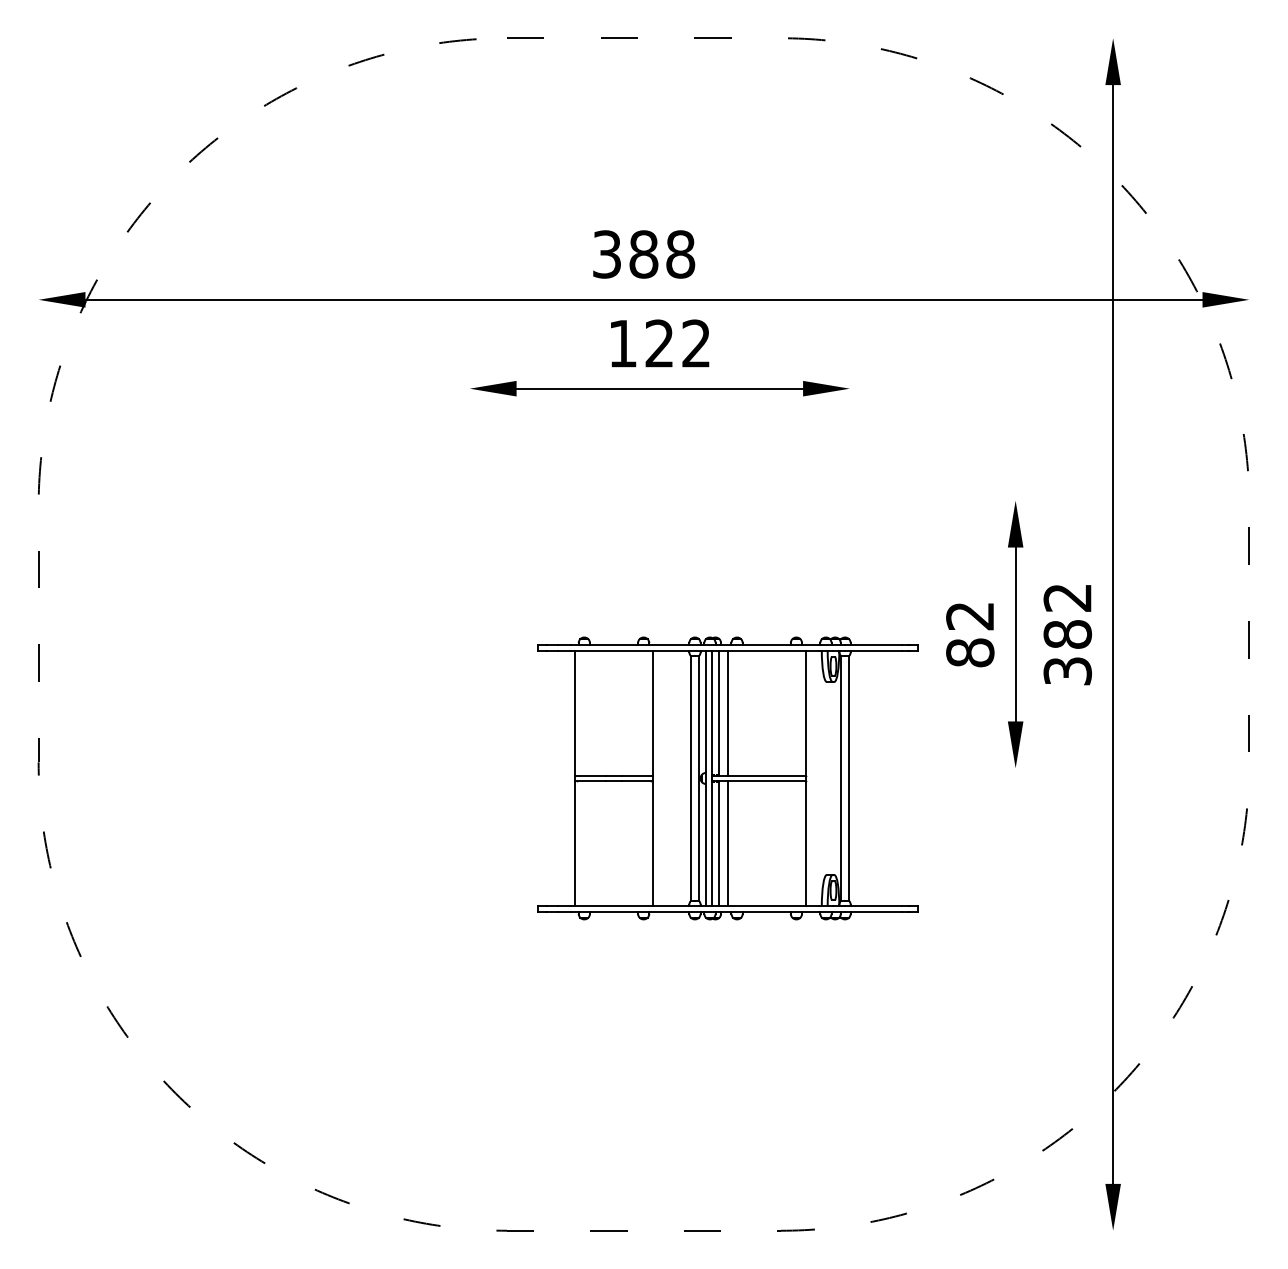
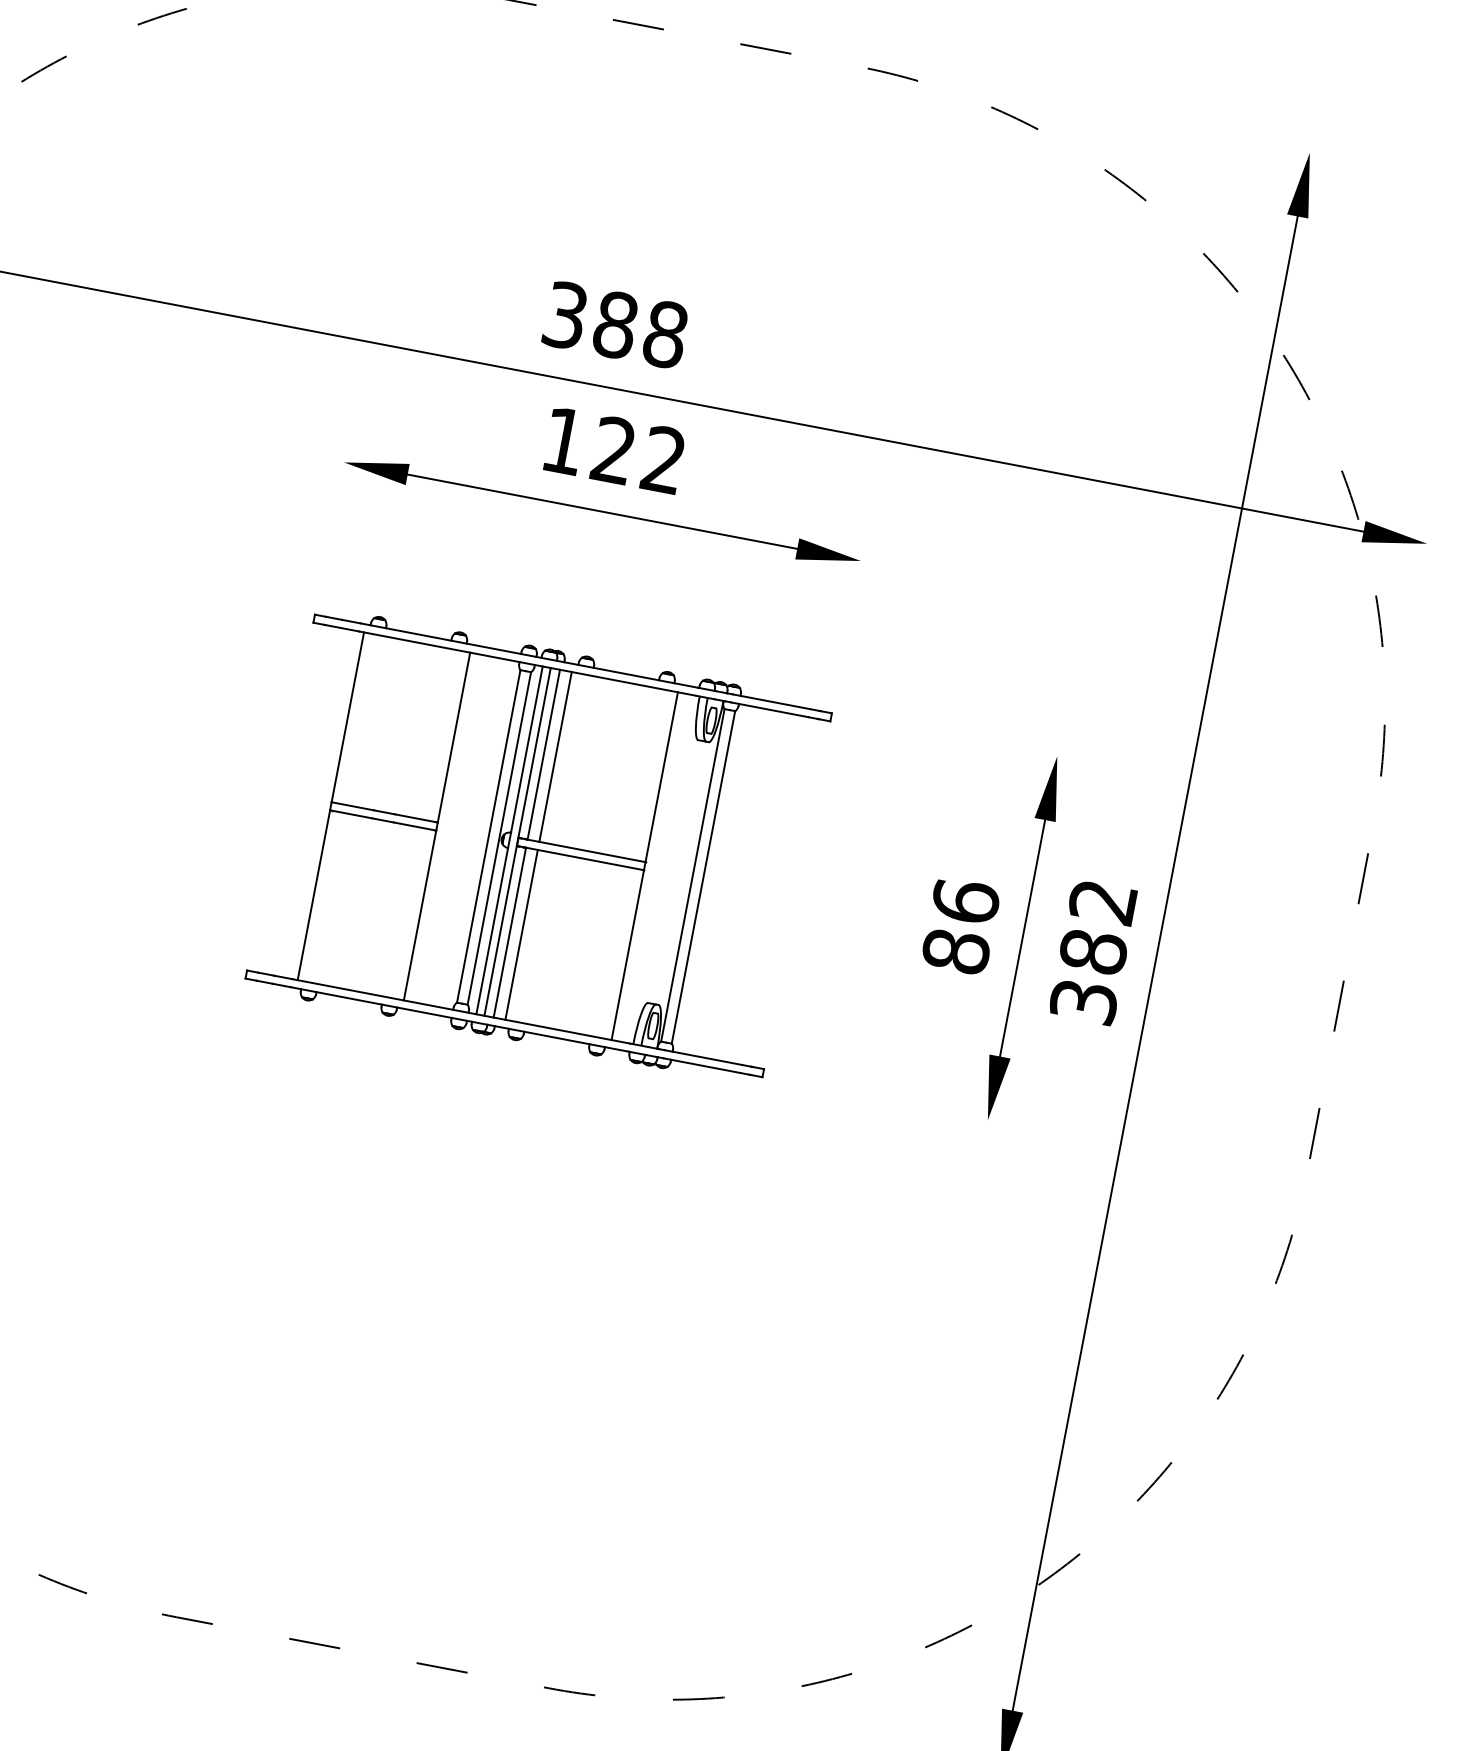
text: (970, 615) -> (966, 900), 82 -> 86
part: (727, 778) -> (538, 845), moved

